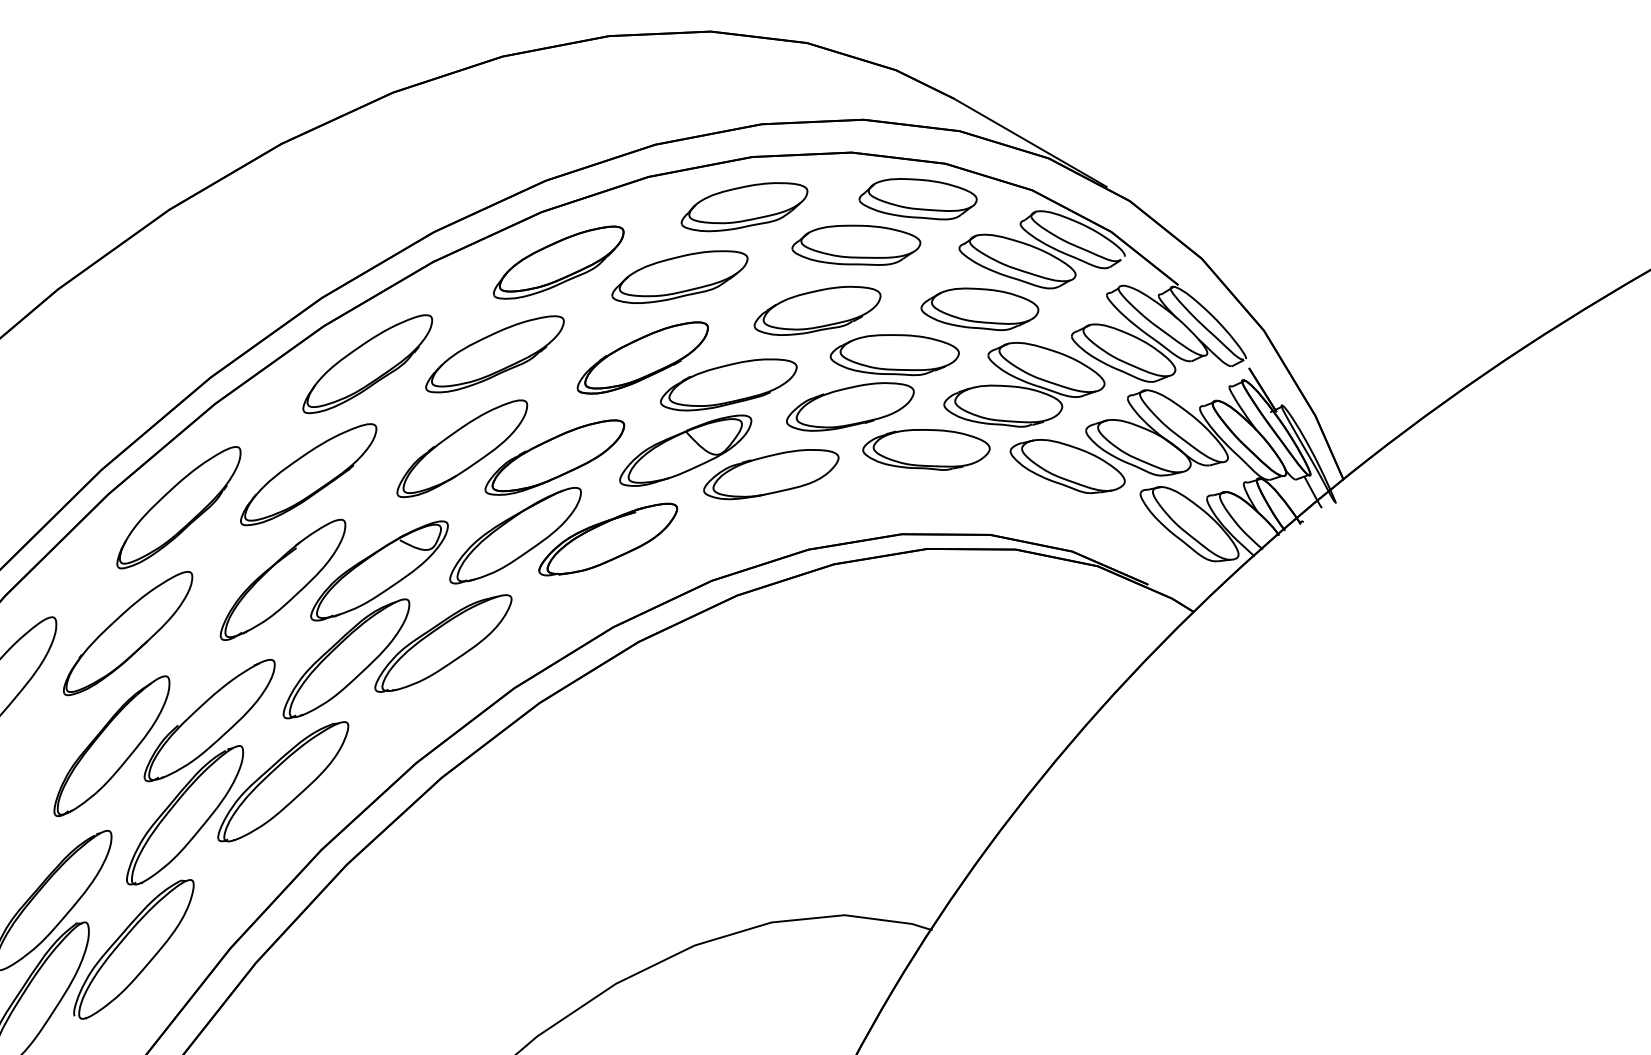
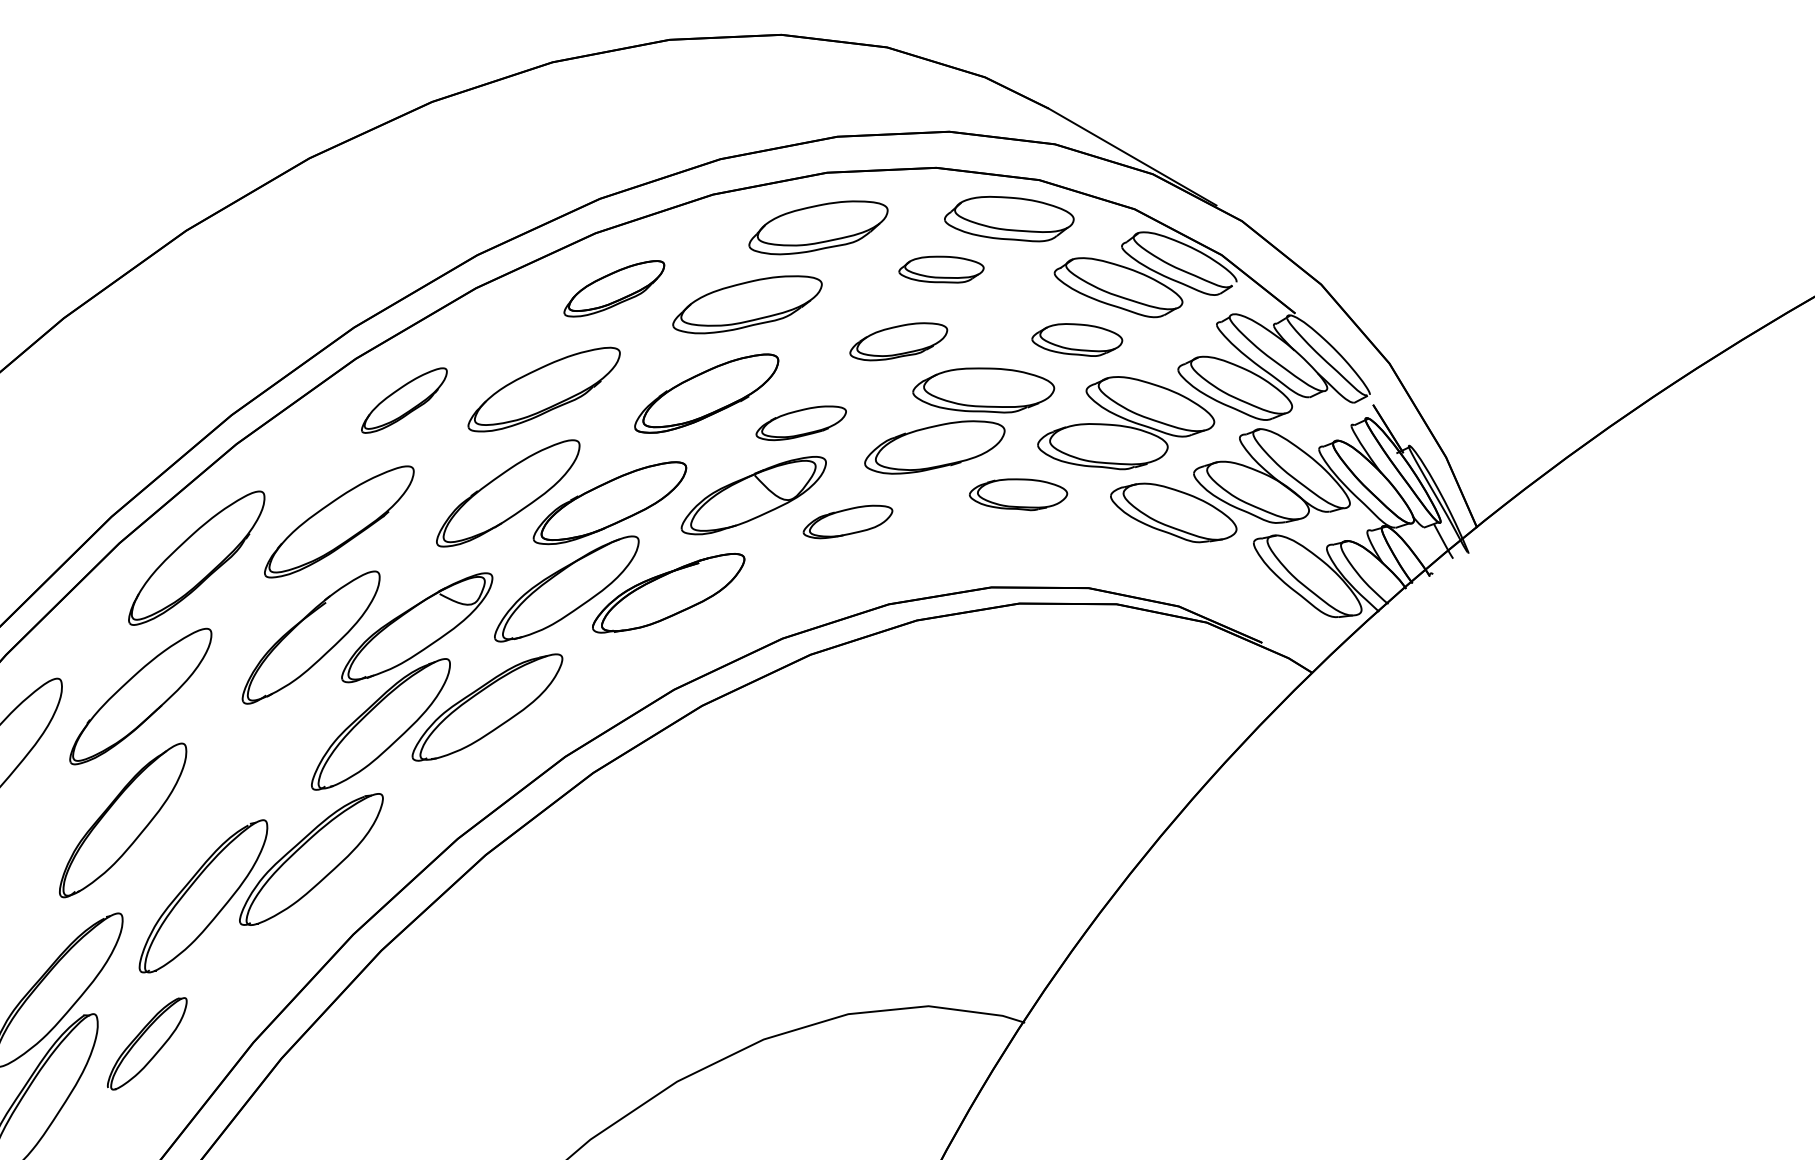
part: (856, 244) -> (941, 268), size x0.6
part: (558, 262) -> (613, 288), size x0.7
part: (979, 308) -> (1076, 339), size x0.7
part: (817, 310) -> (898, 341), size x0.7
part: (367, 364) -> (404, 400), size x0.6
part: (728, 384) -> (800, 422), size x0.6
part: (926, 449) -> (1018, 494), size x0.7
part: (771, 474) -> (848, 521), size x0.6
part: (209, 720) -> (230, 792), removed
part: (133, 949) -> (146, 1043), size x0.6

